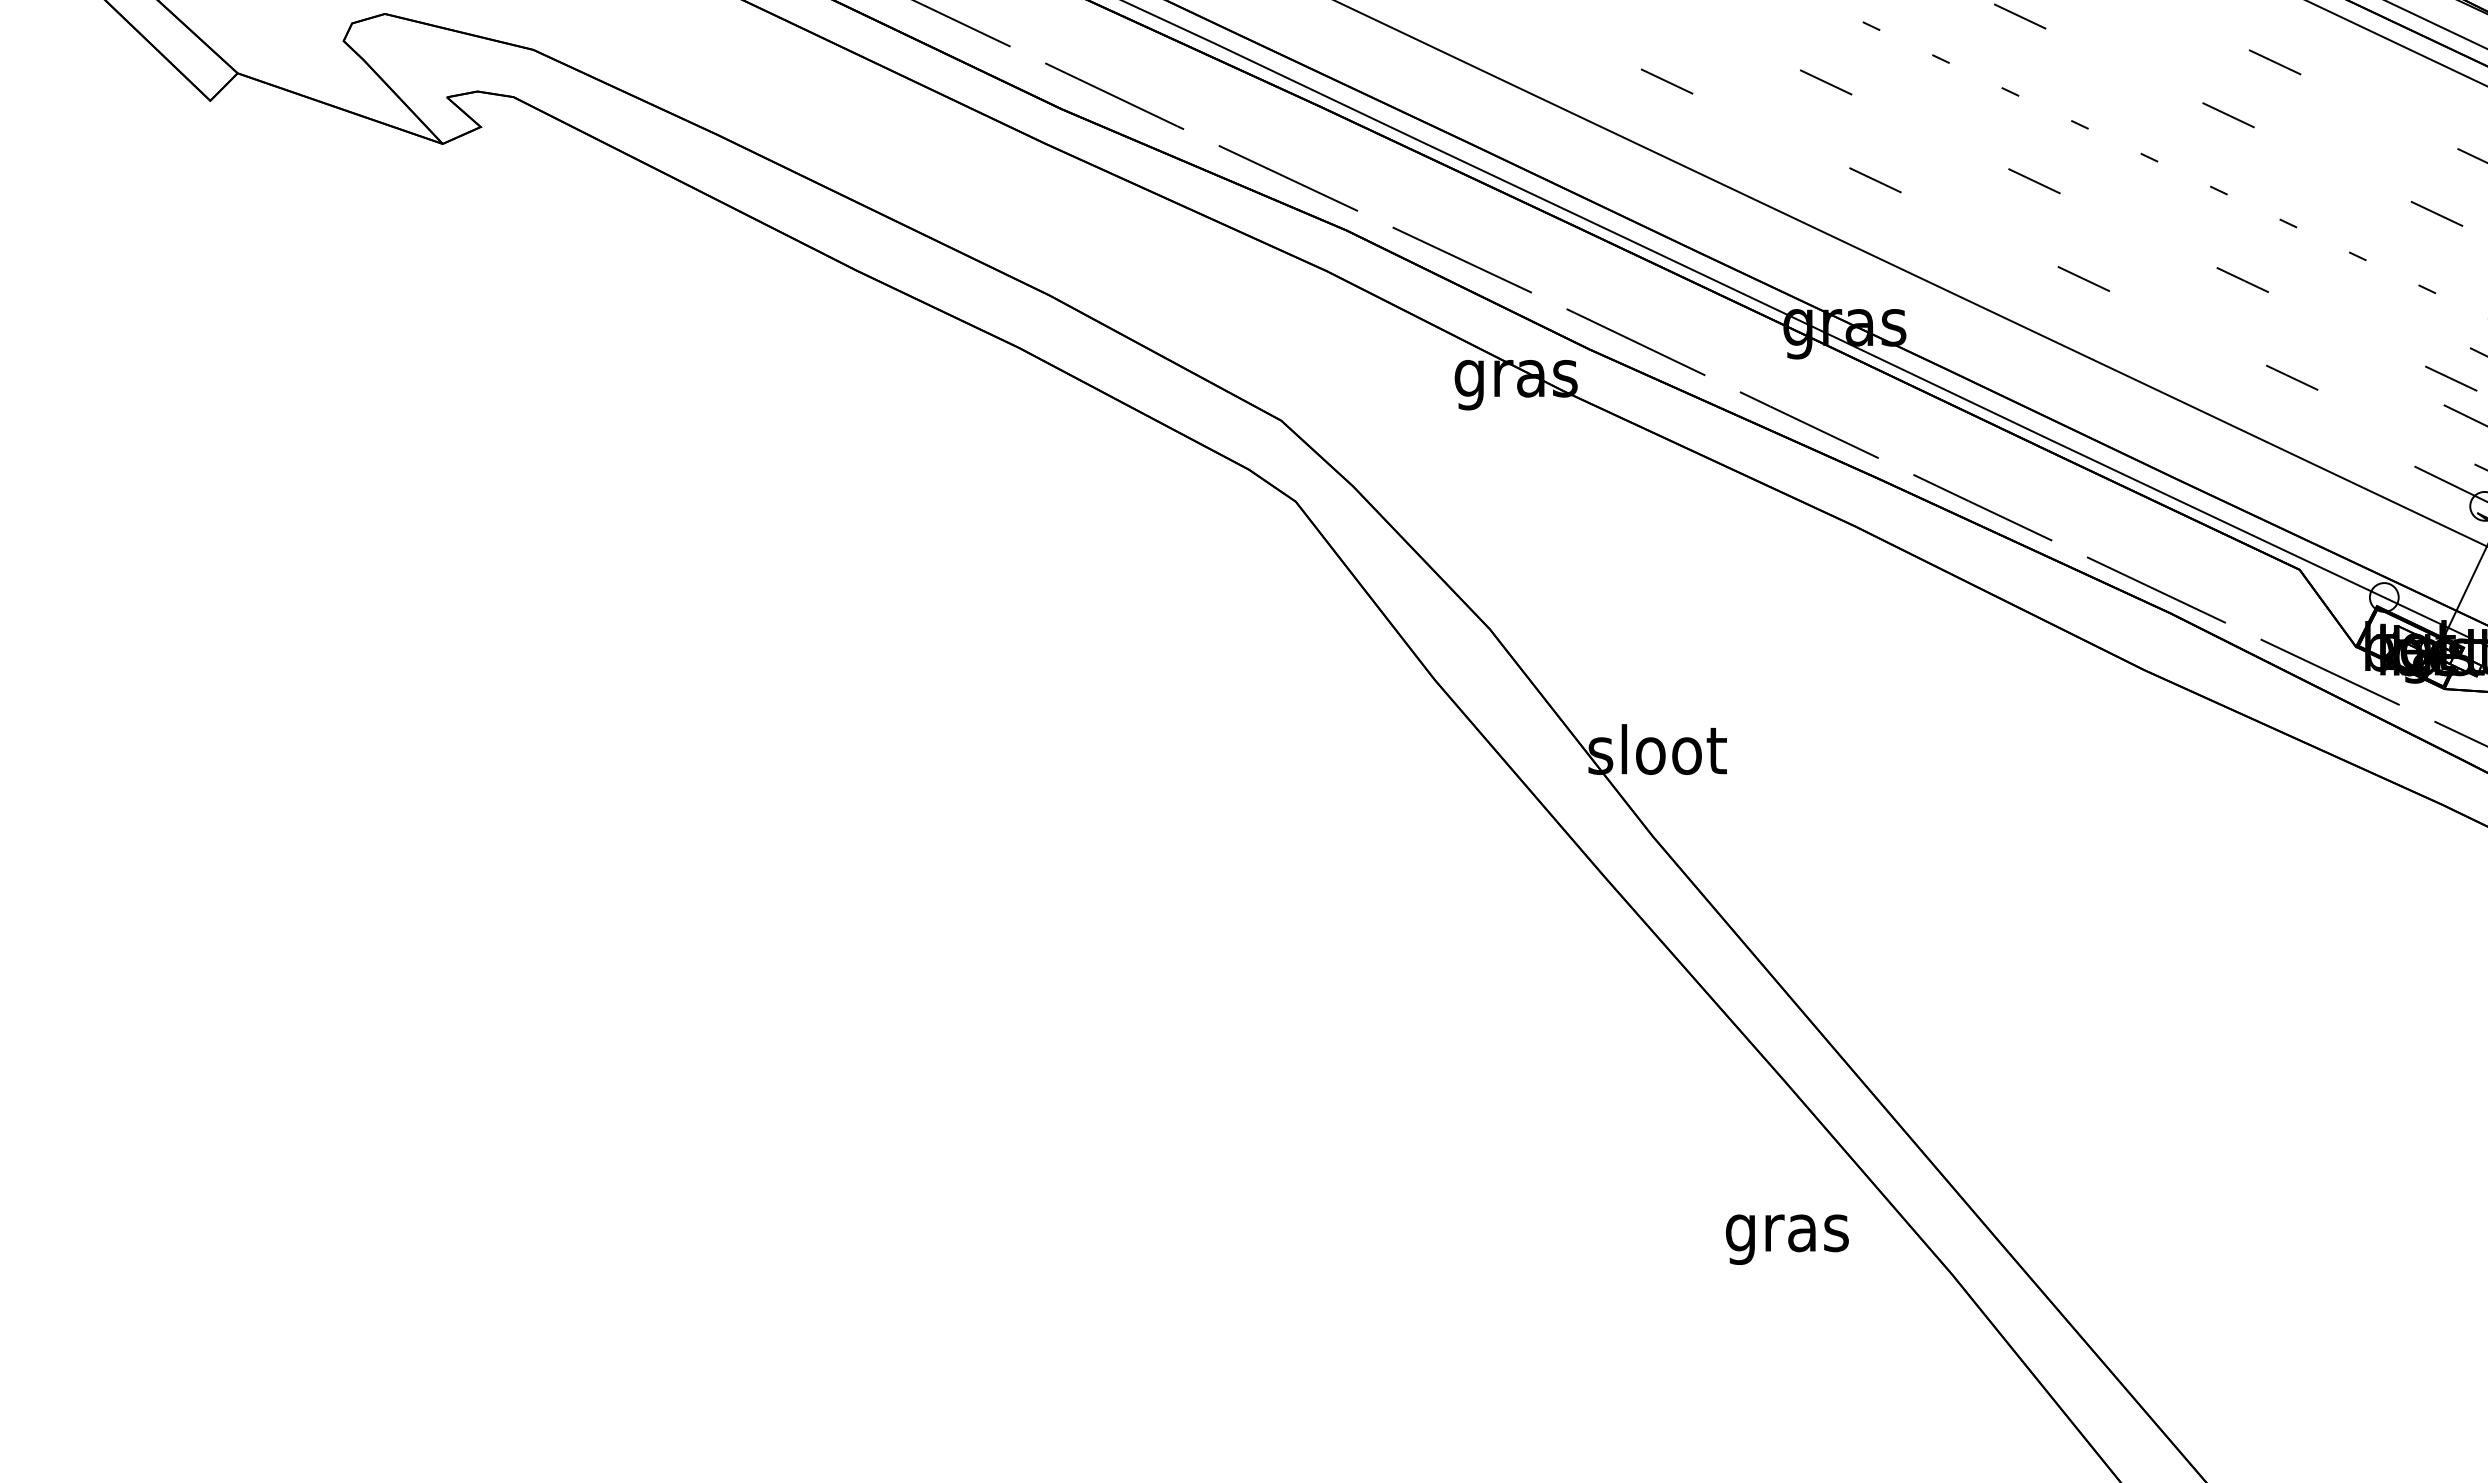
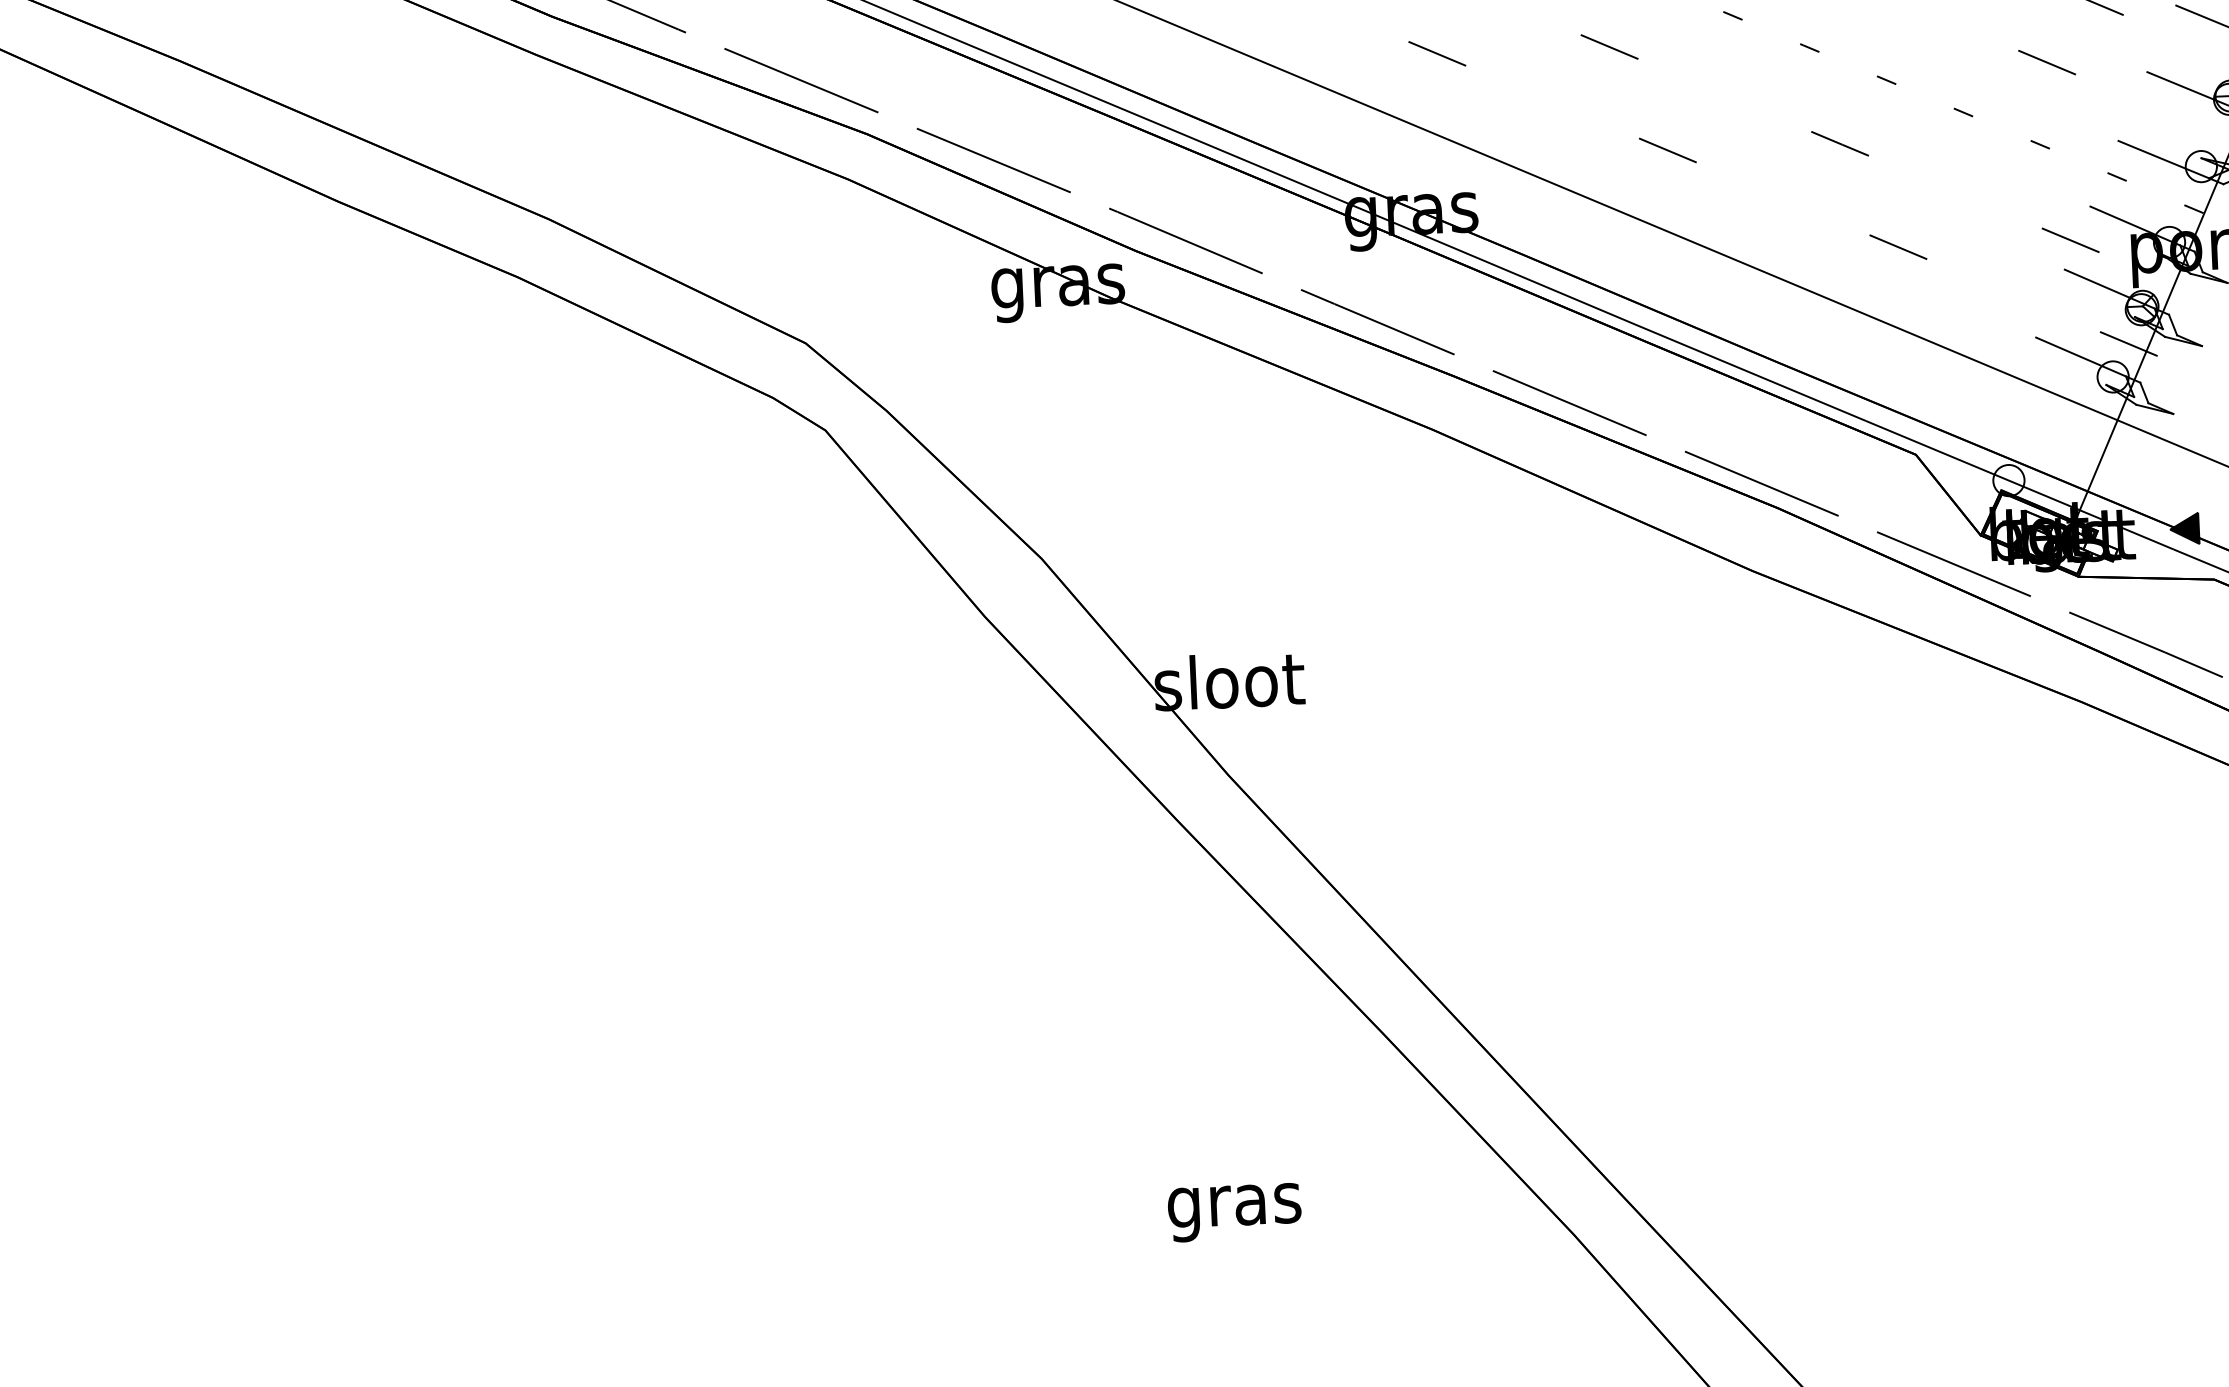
text: (1787, 1239) -> (1234, 1212), moved

